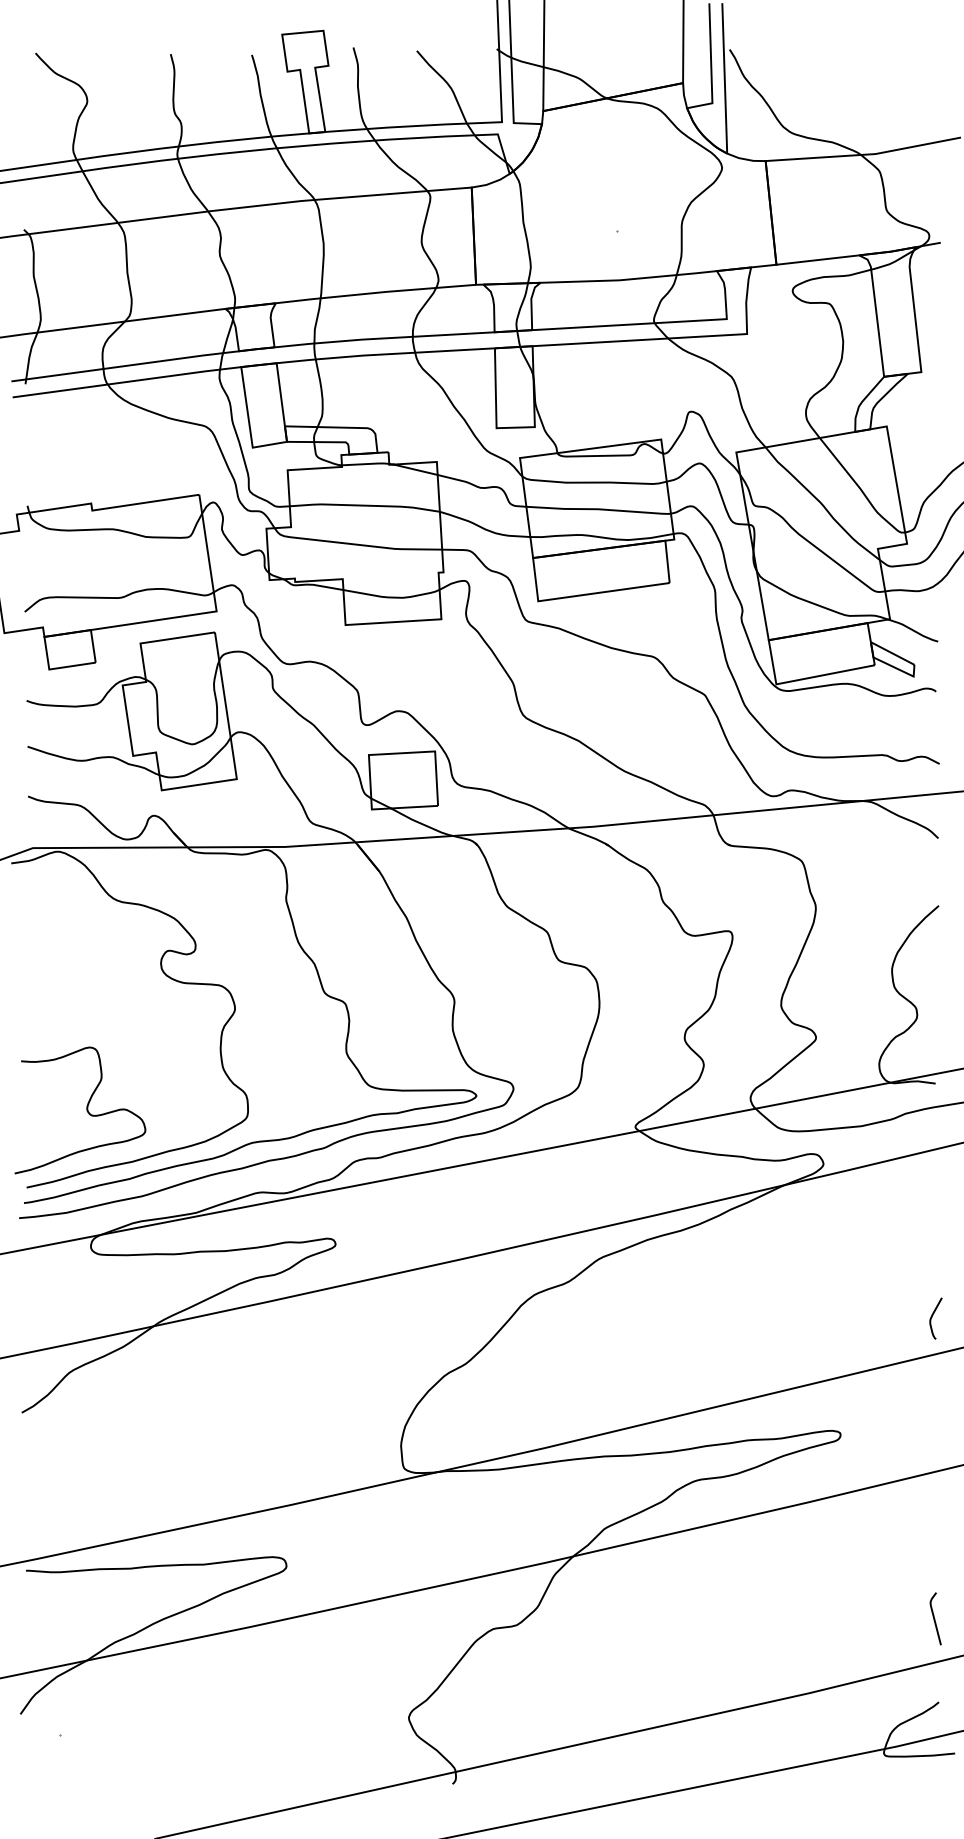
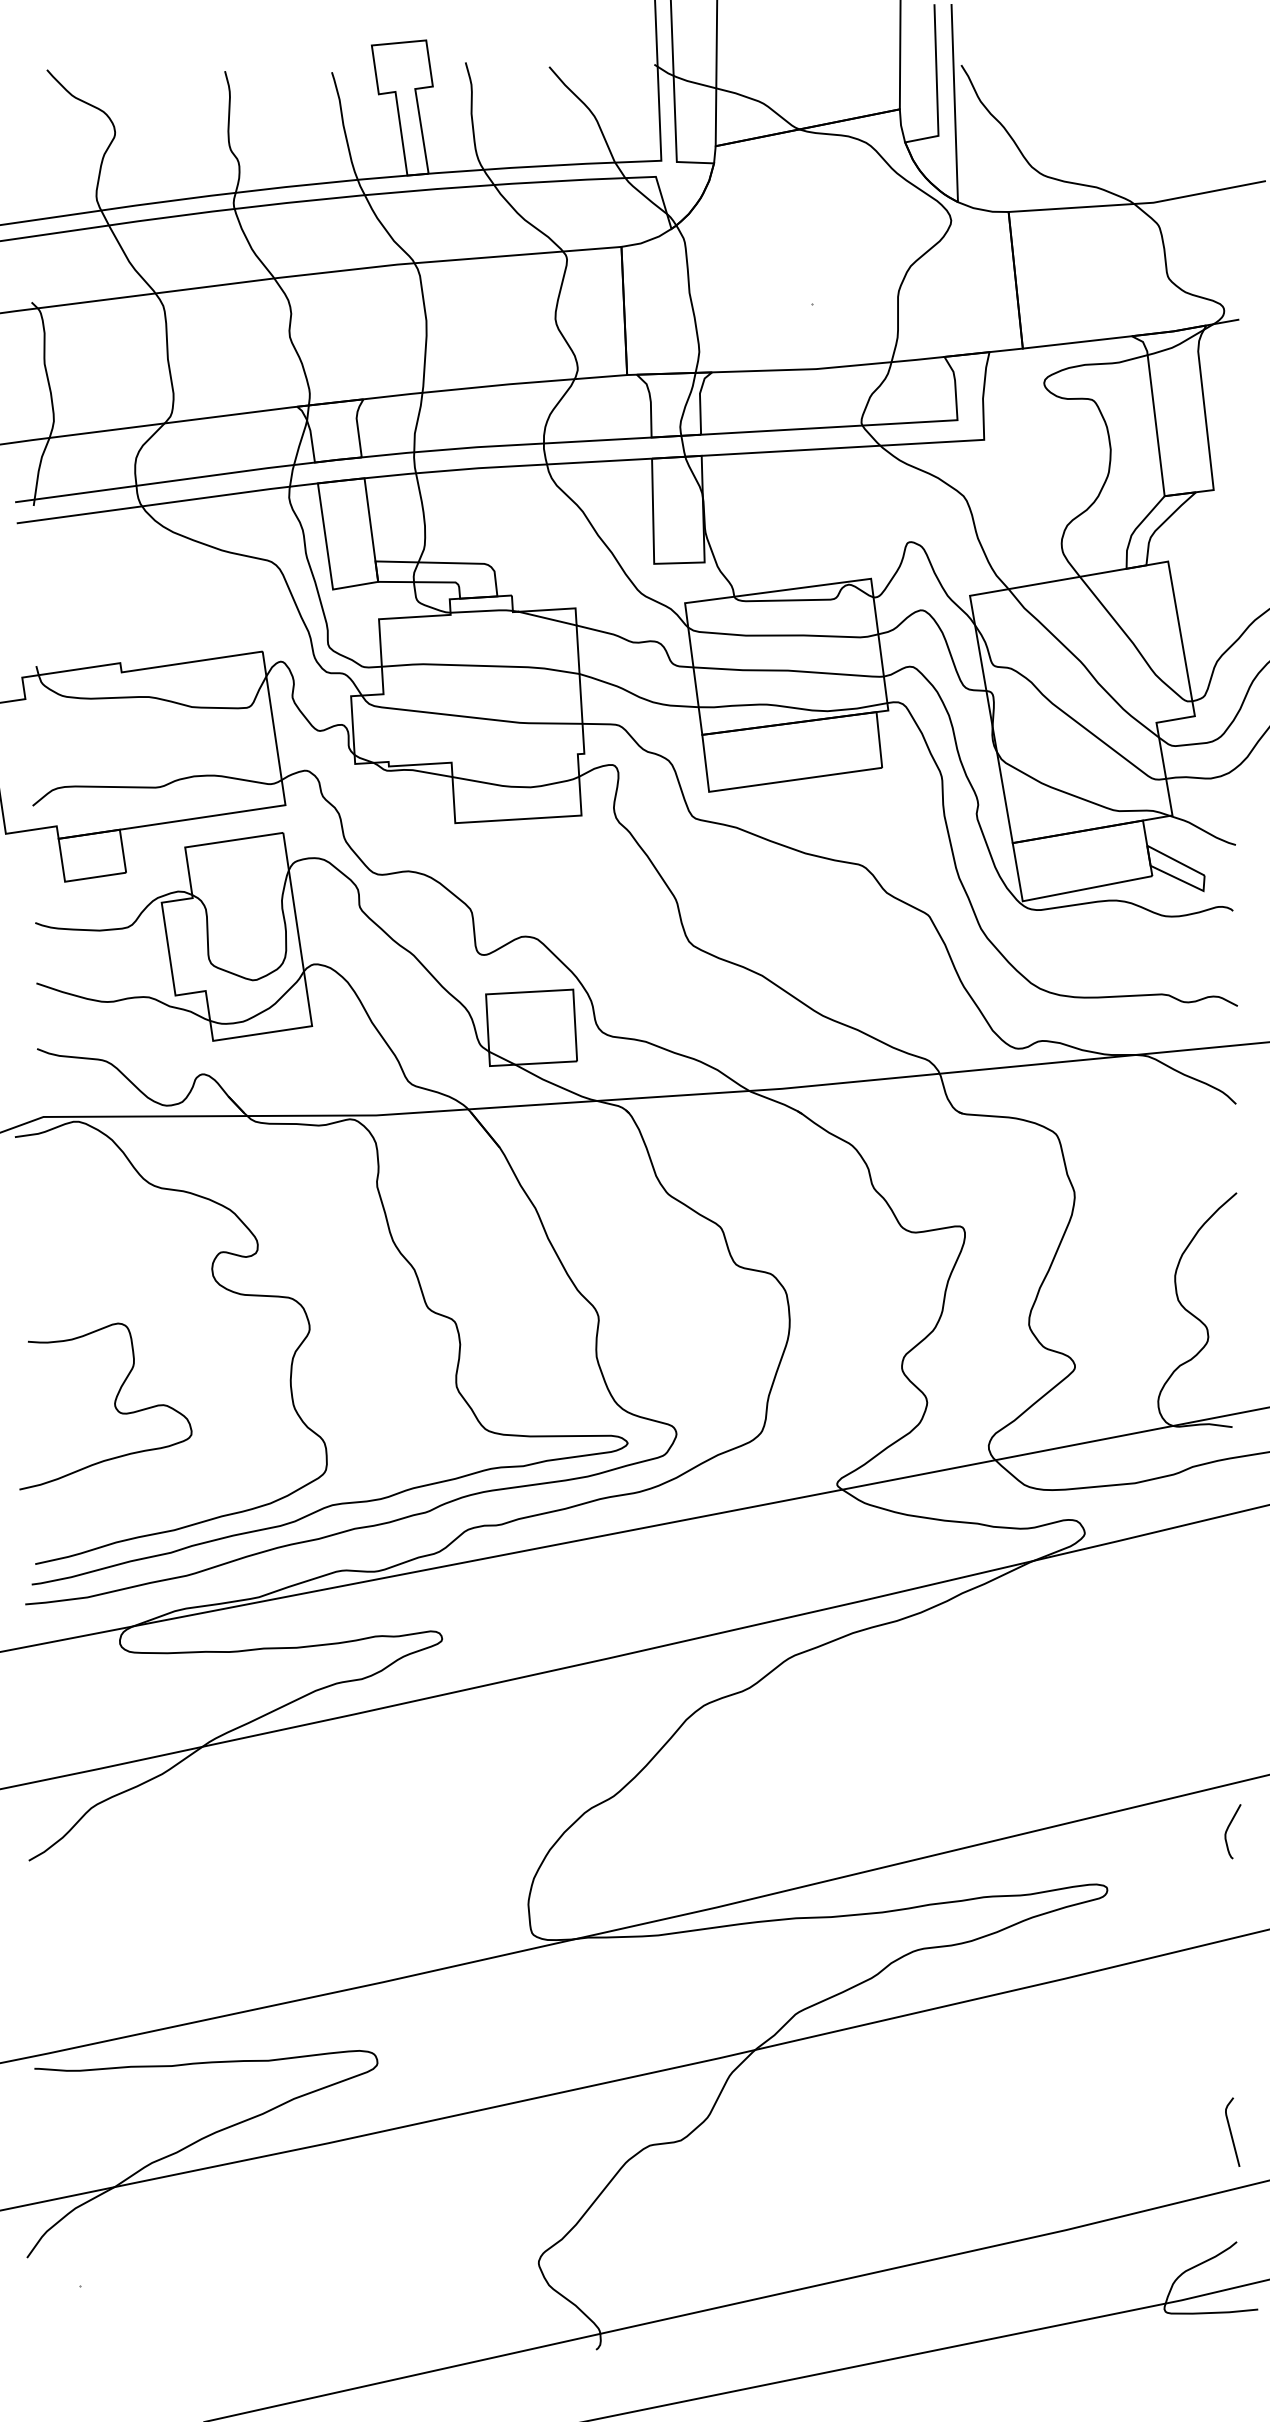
curve: (86, 1110) -> (114, 1406), moved
curve: (932, 1316) -> (1228, 1829), moved

